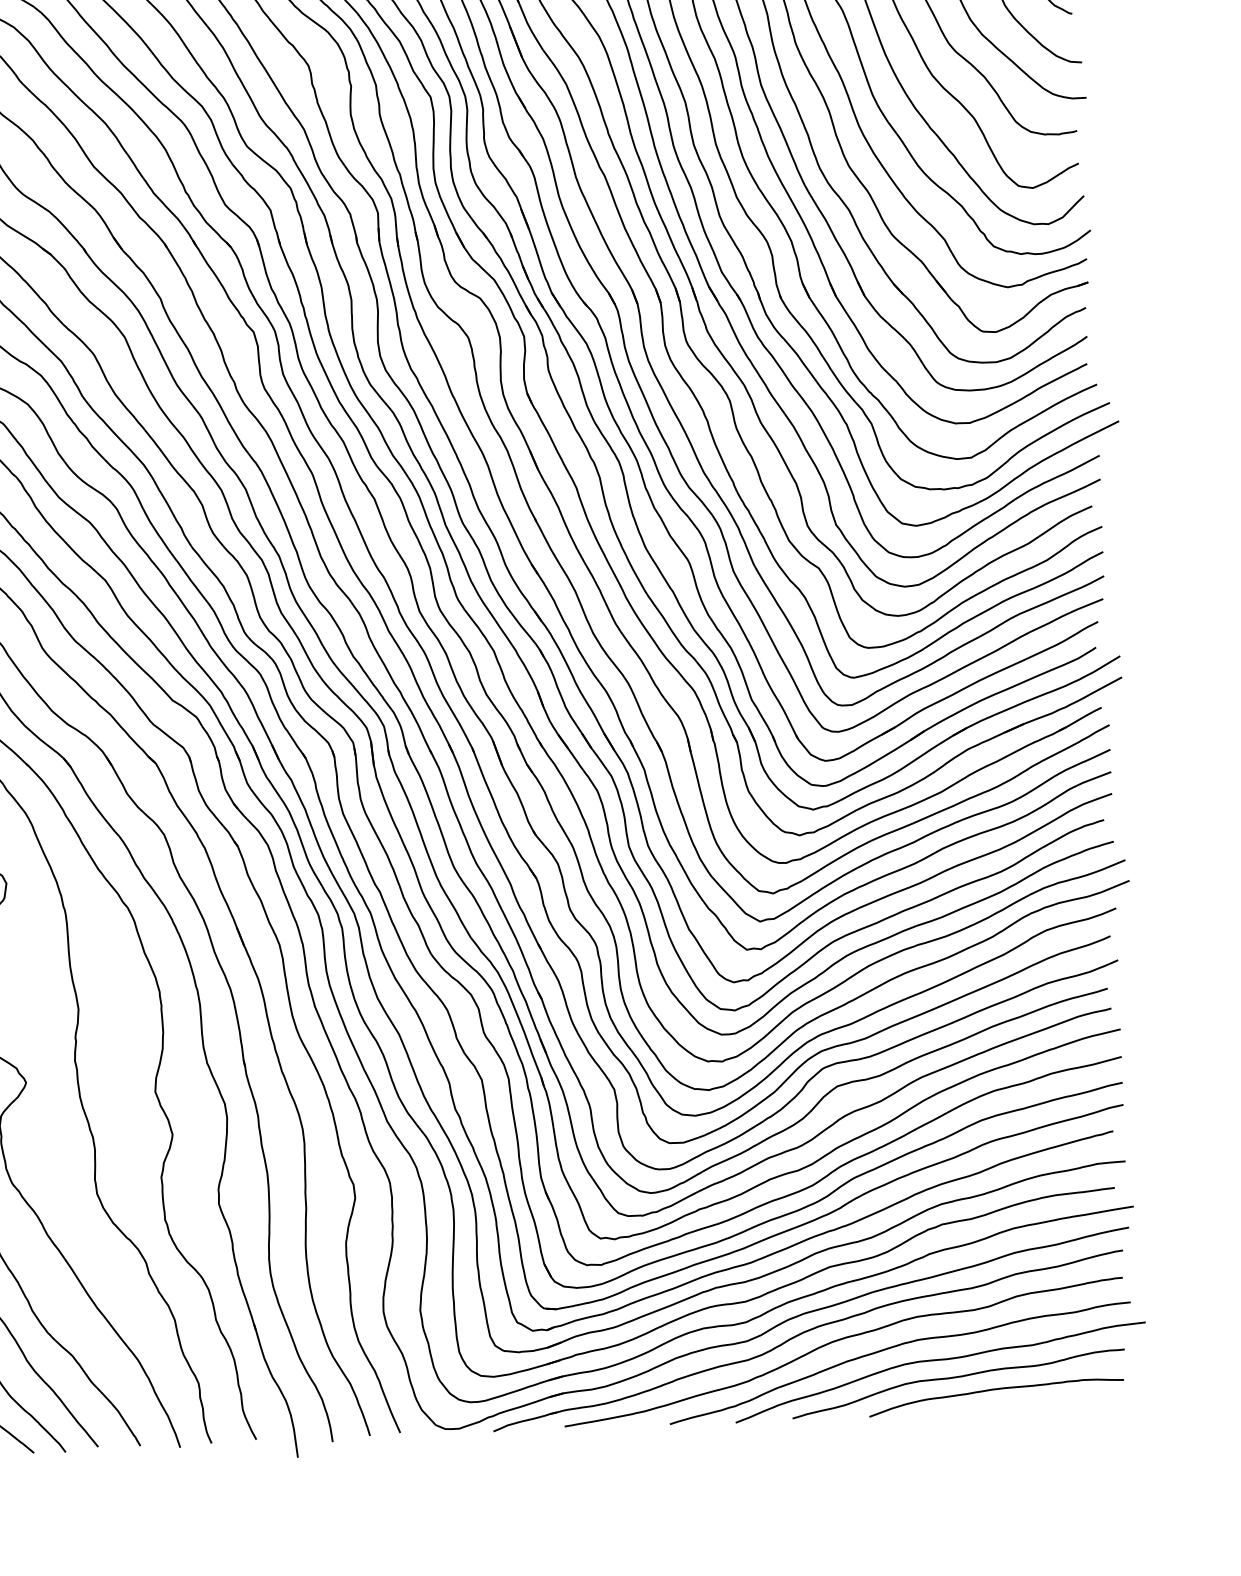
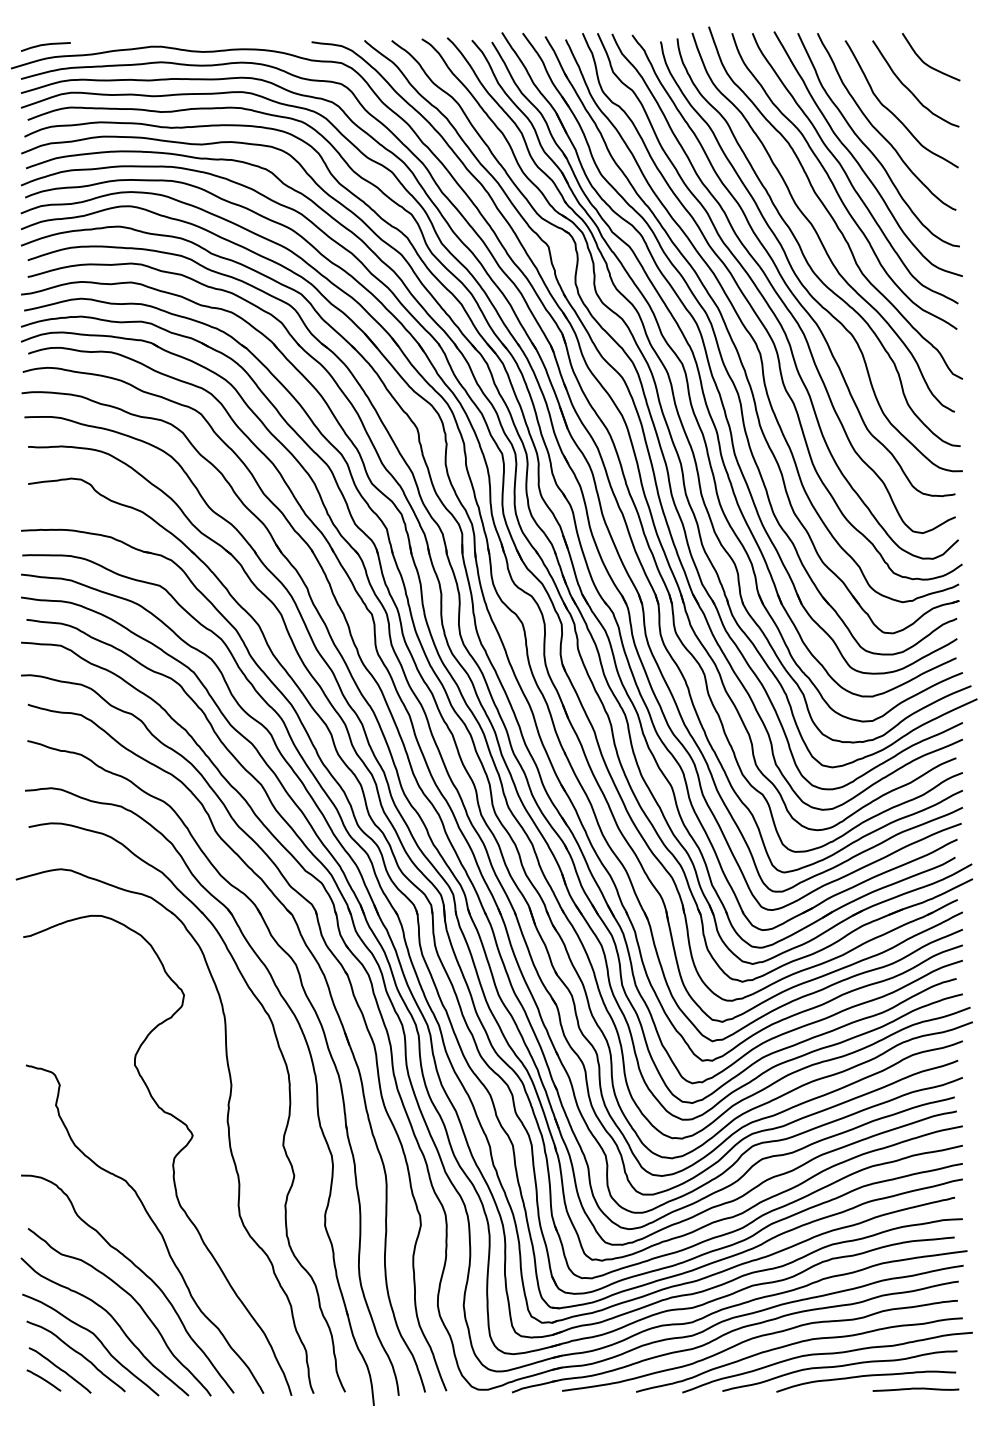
curve: (1067, 1406) -> (915, 1389), added

